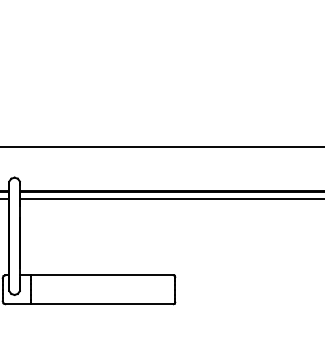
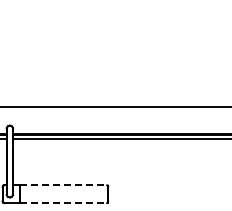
line: (102, 275) -> (63, 185), solid -> dashed
line: (102, 304) -> (63, 203), solid -> dashed

